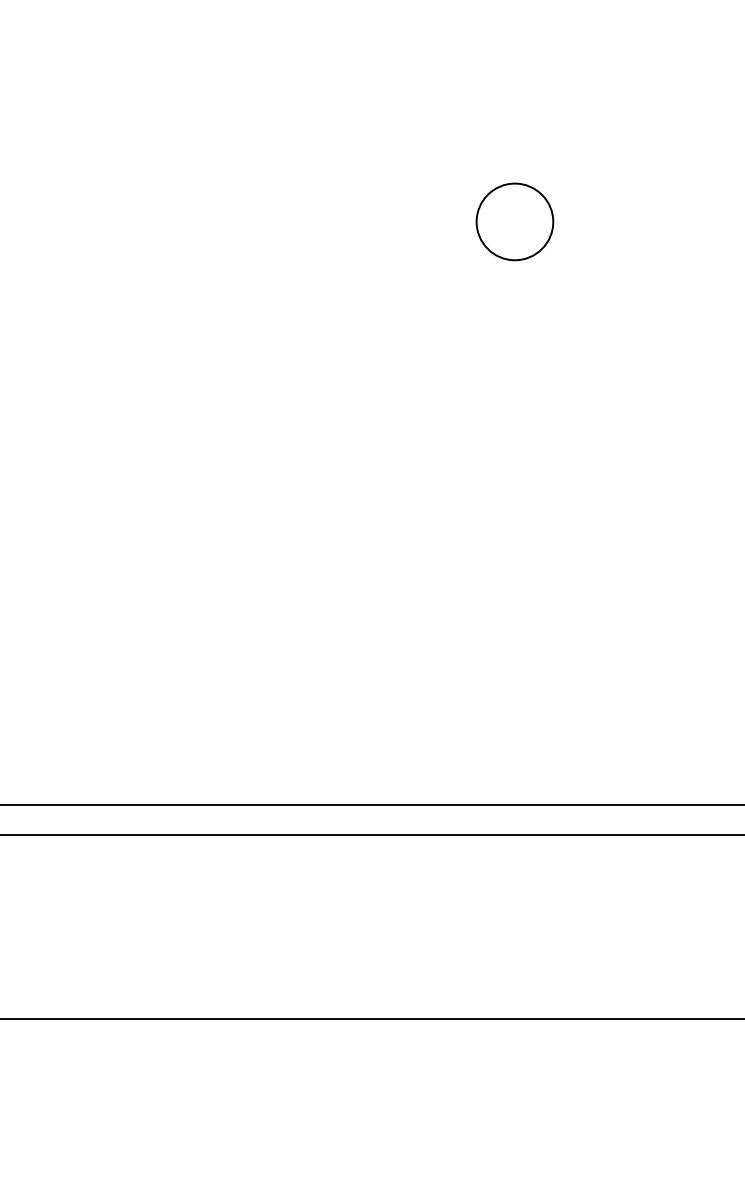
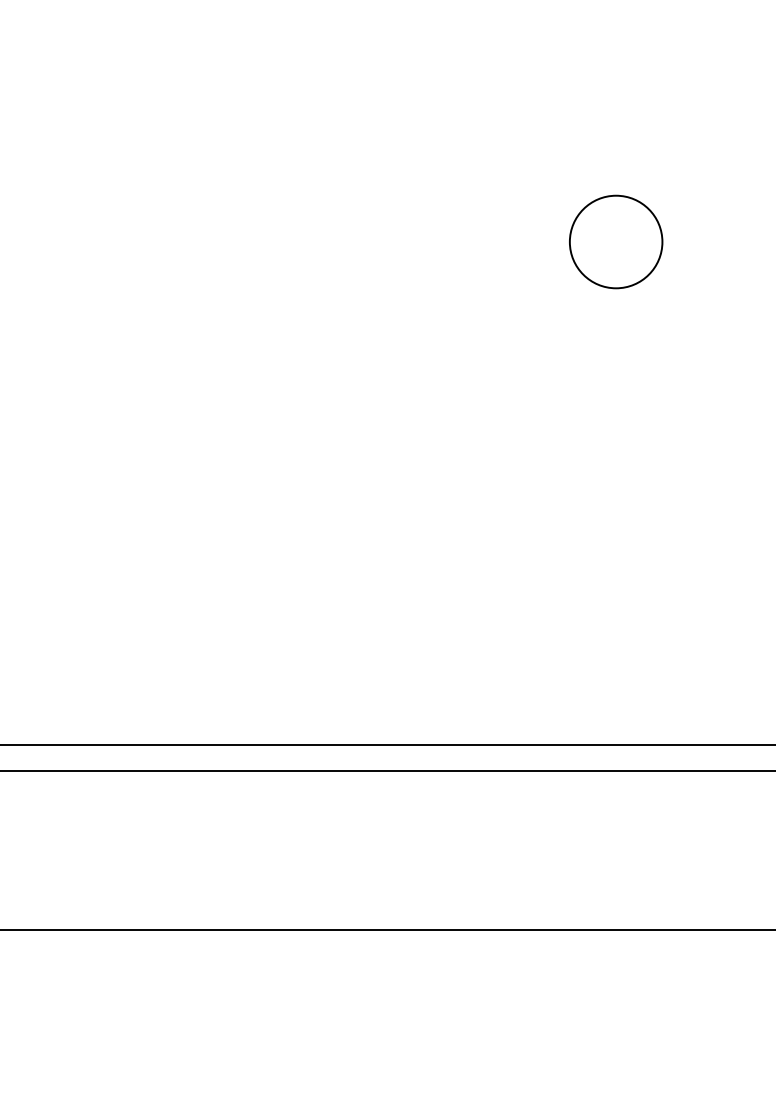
circle: (515, 222) -> (616, 242), size x1.4

